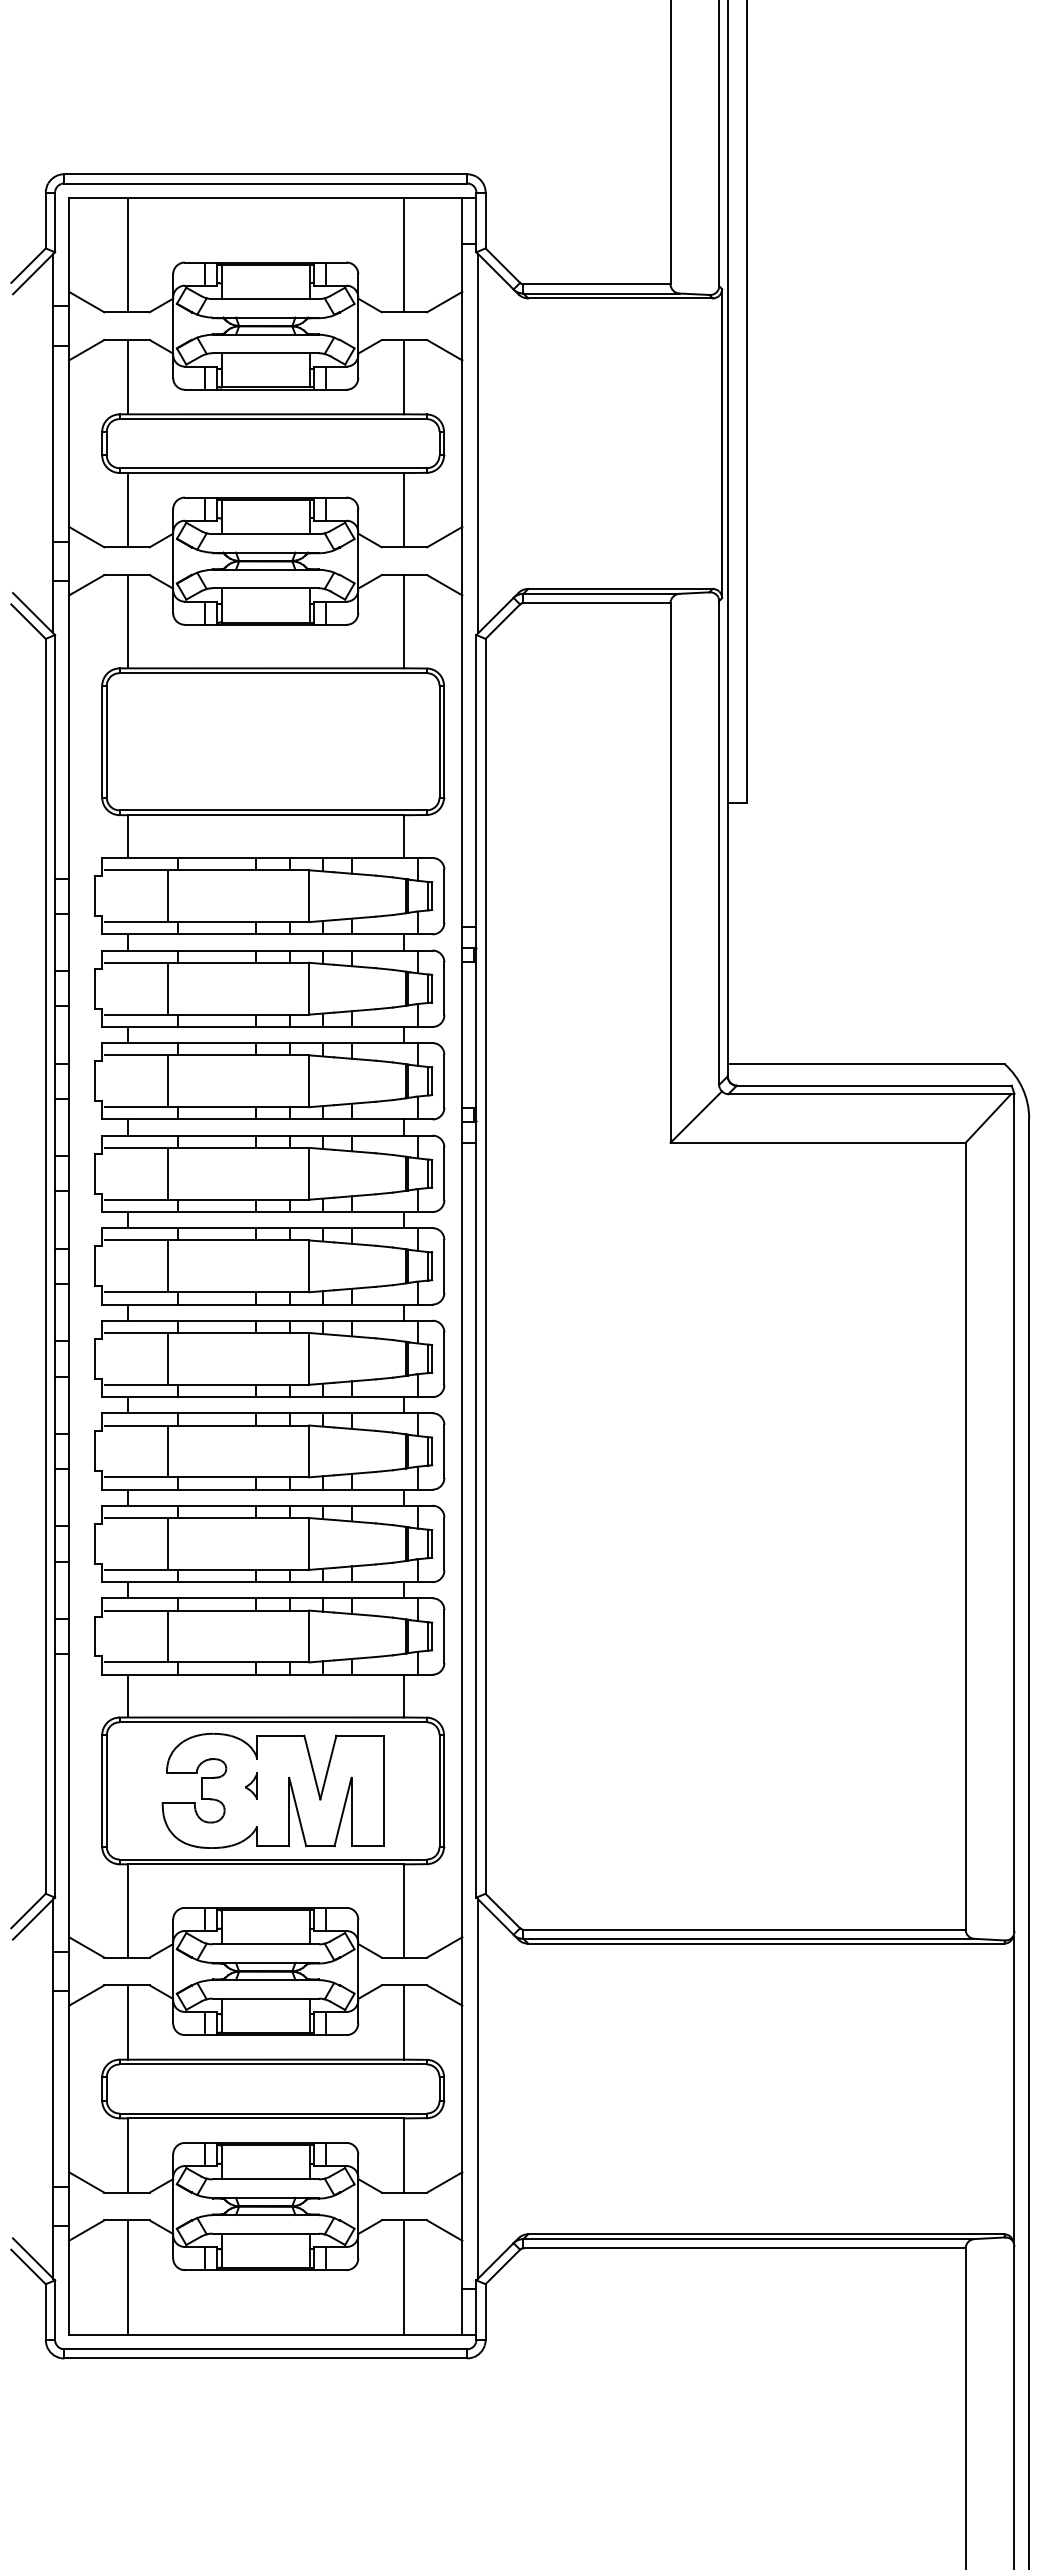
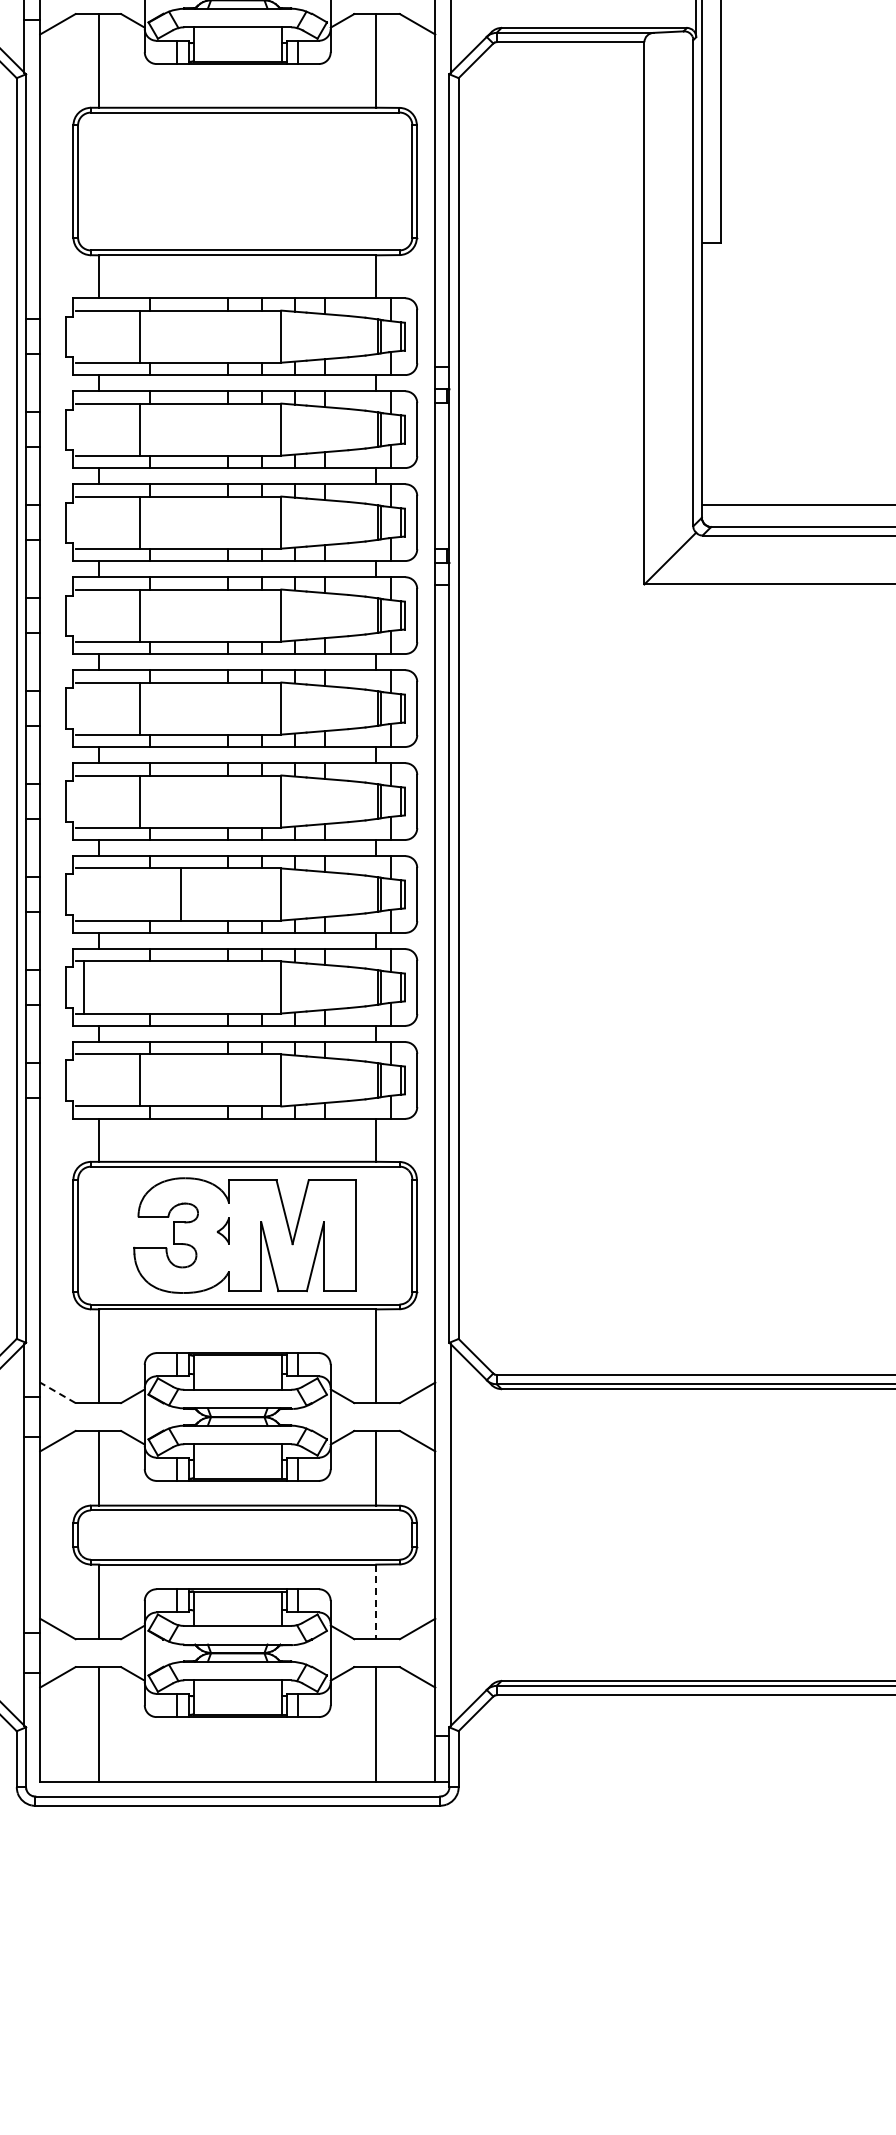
line: (168, 1451) -> (181, 894), moved
line: (168, 1543) -> (83, 987), moved
line: (86, 1947) -> (57, 1392), solid -> dashed
line: (403, 2156) -> (376, 1602), solid -> dashed

